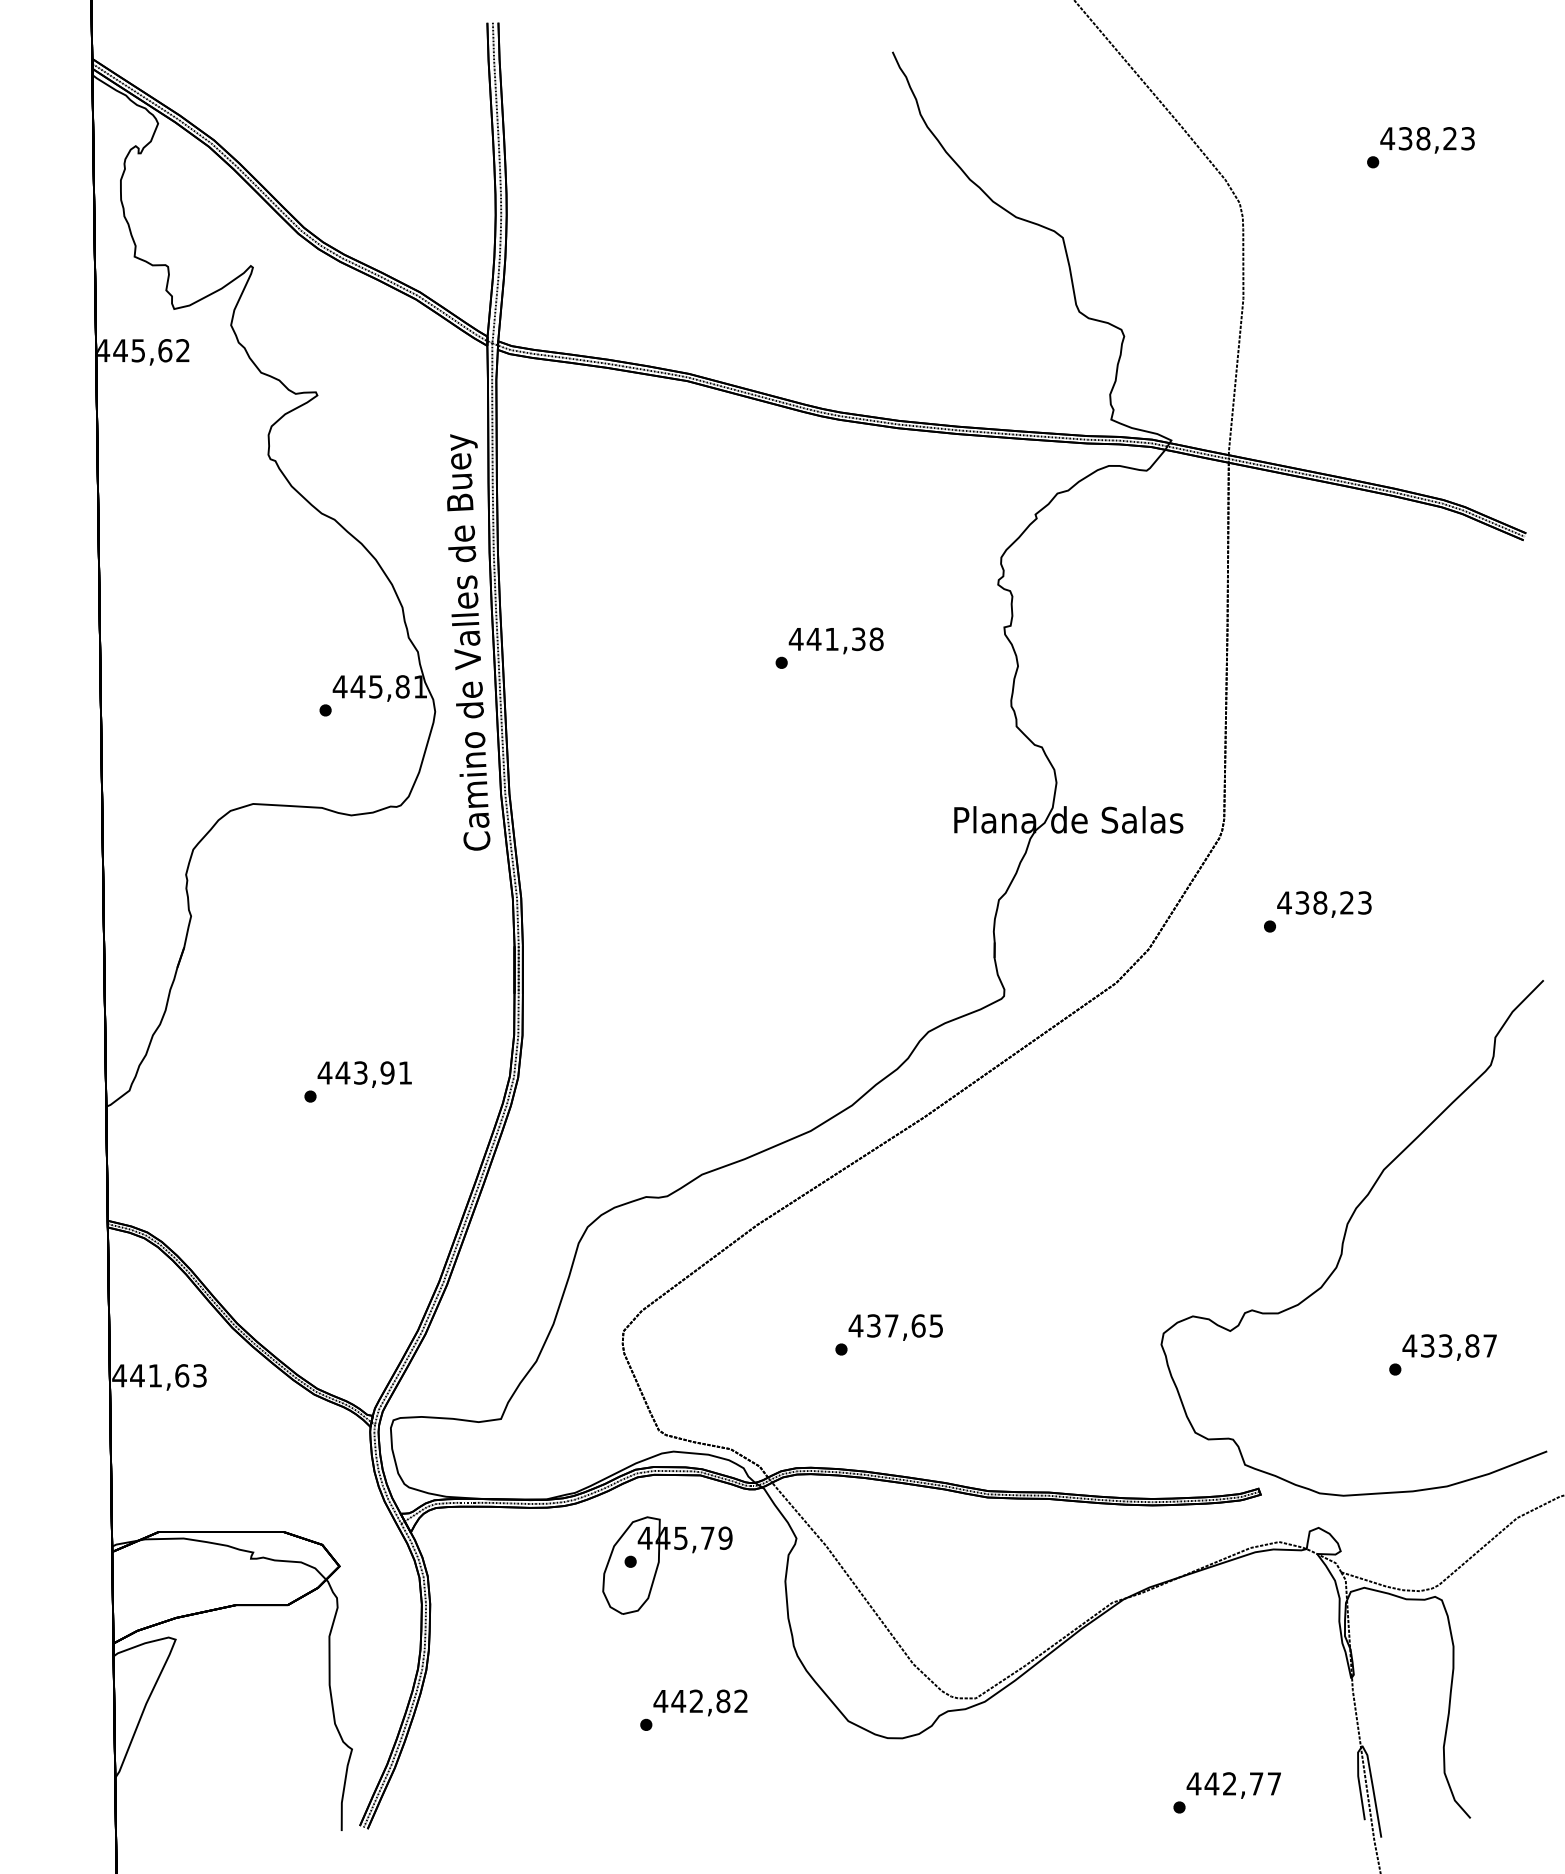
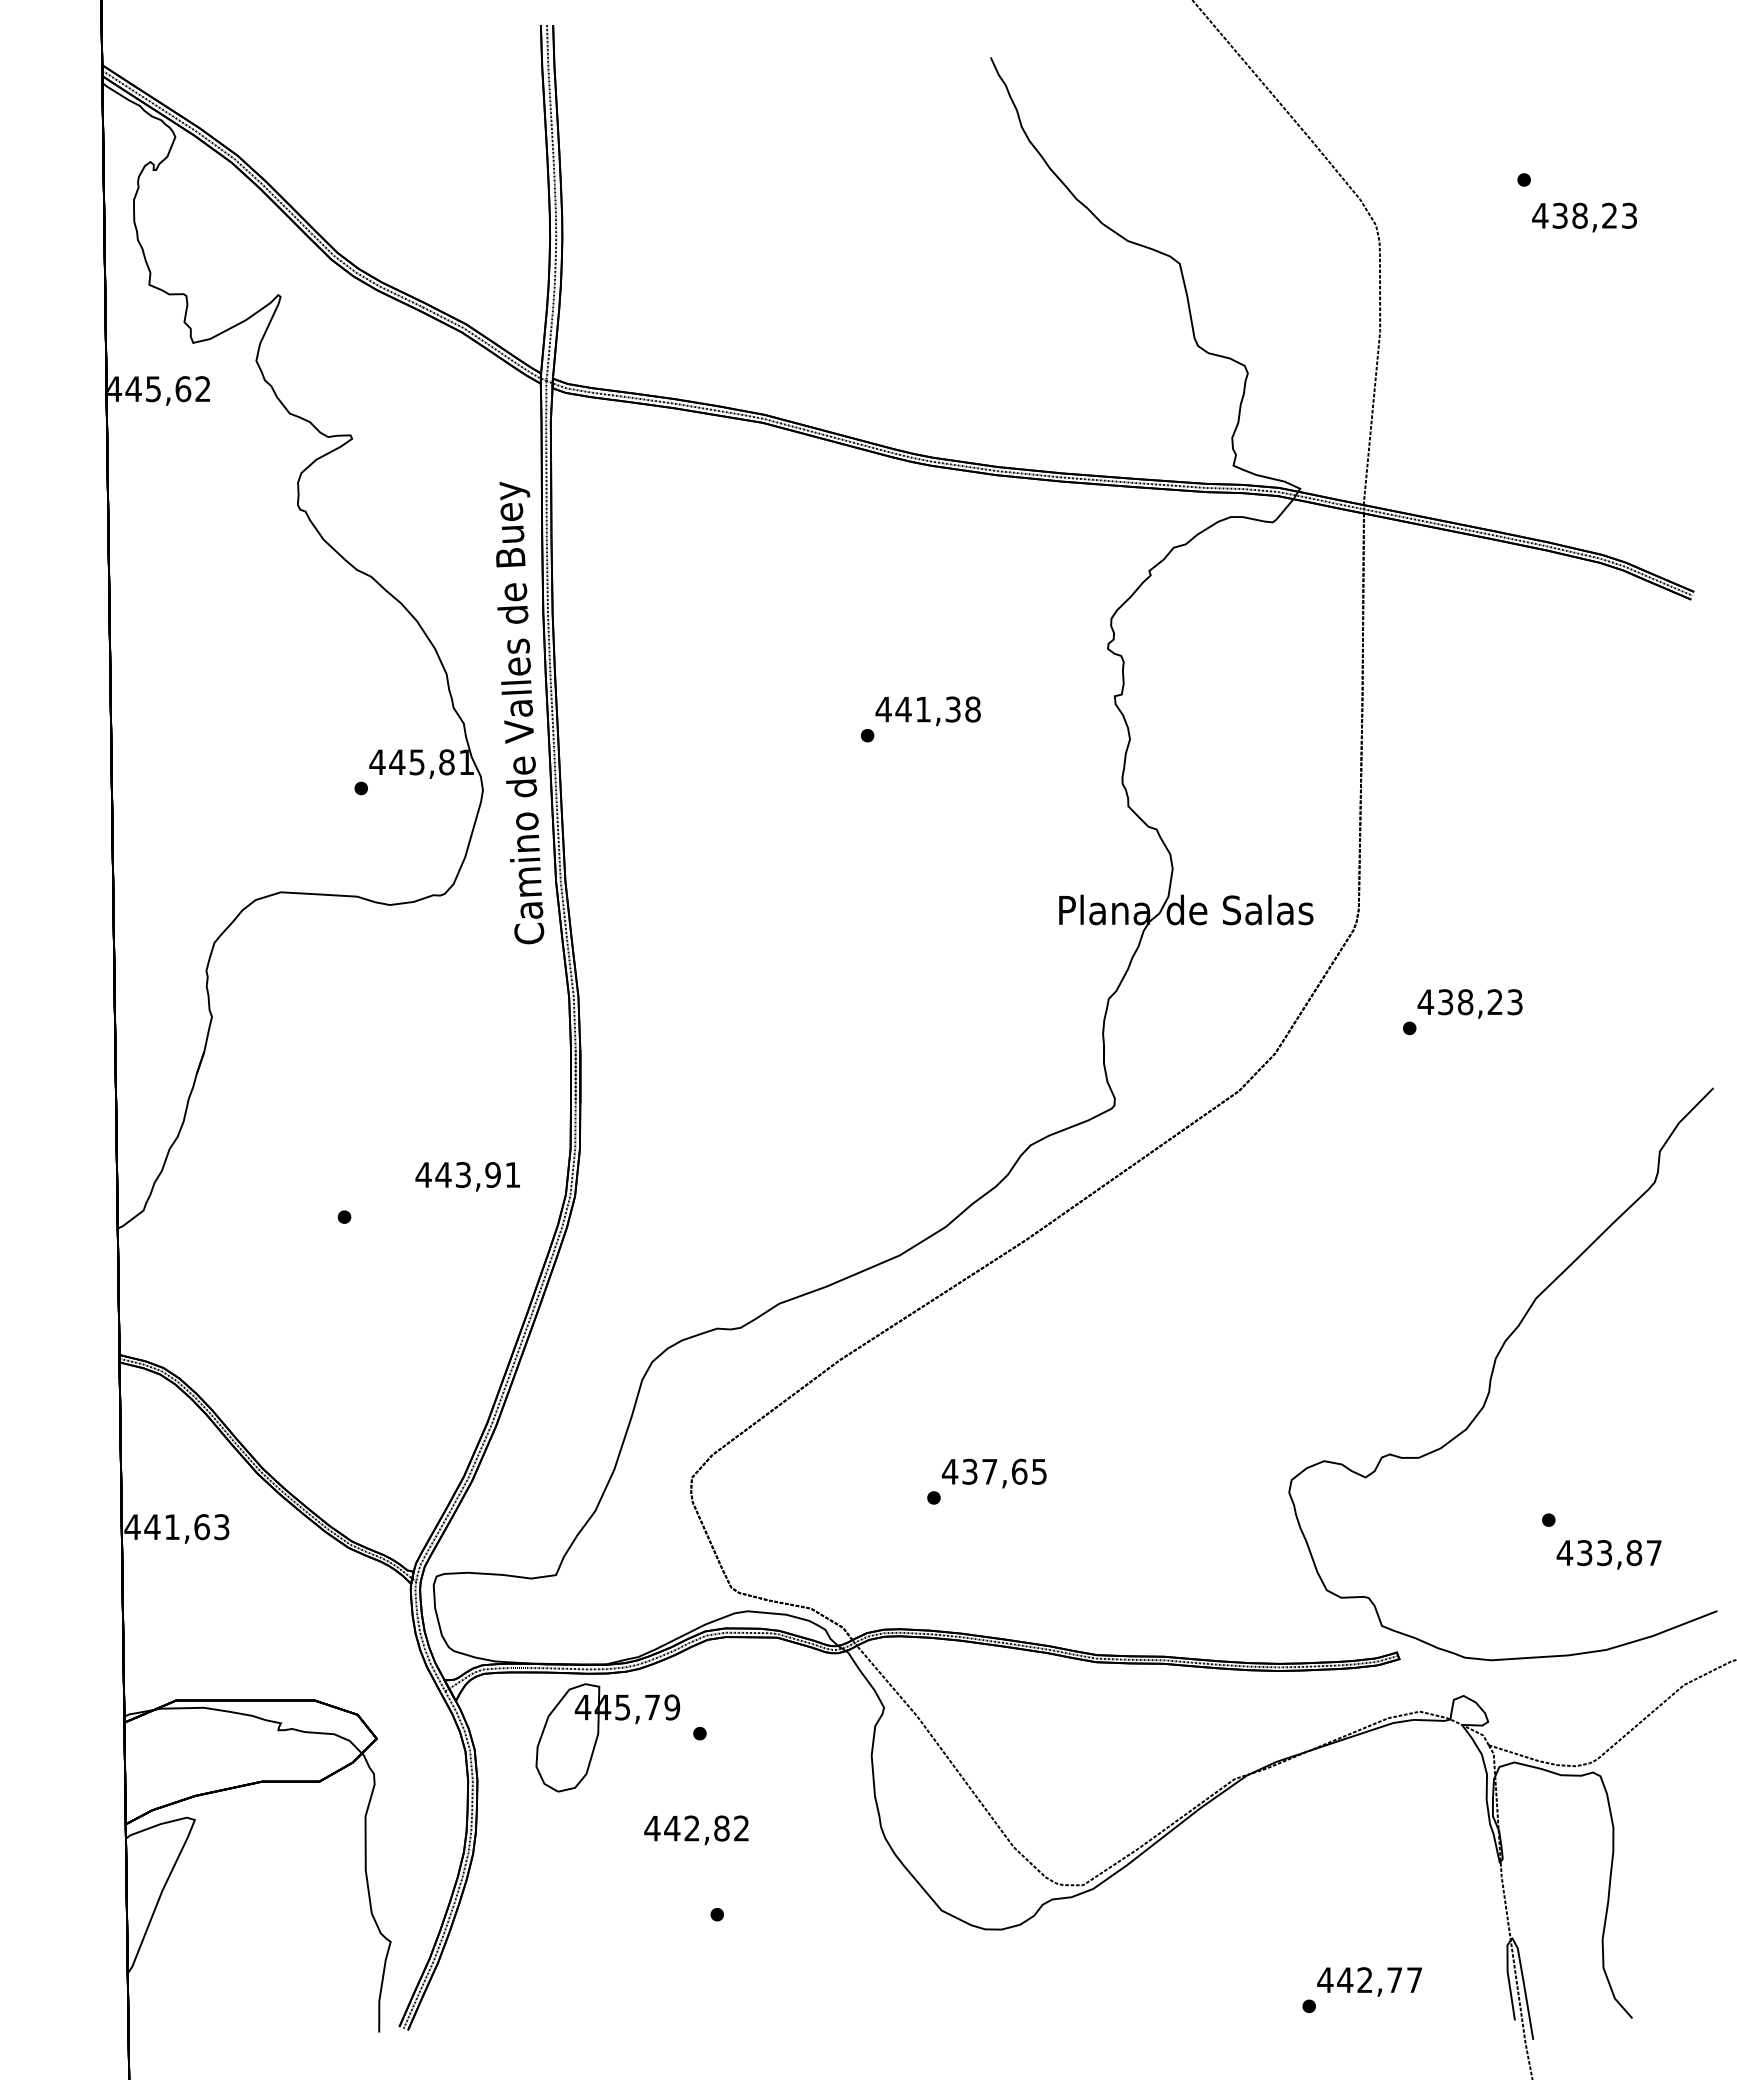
text: (1427, 140) -> (1584, 217), moved
text: (364, 1074) -> (467, 1176), moved
text: (1449, 1347) -> (1608, 1554), moved
part: (659, 1561) -> (599, 1733), moved
text: (700, 1703) -> (696, 1830), moved

